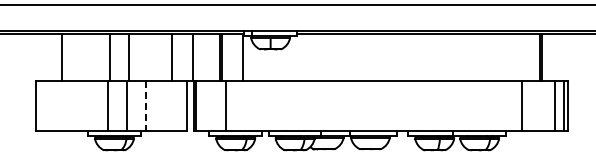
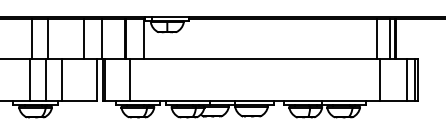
line: (518, 56) -> (376, 38), added
line: (535, 56) -> (390, 38), added
line: (146, 105) -> (62, 79), dashed -> solid

